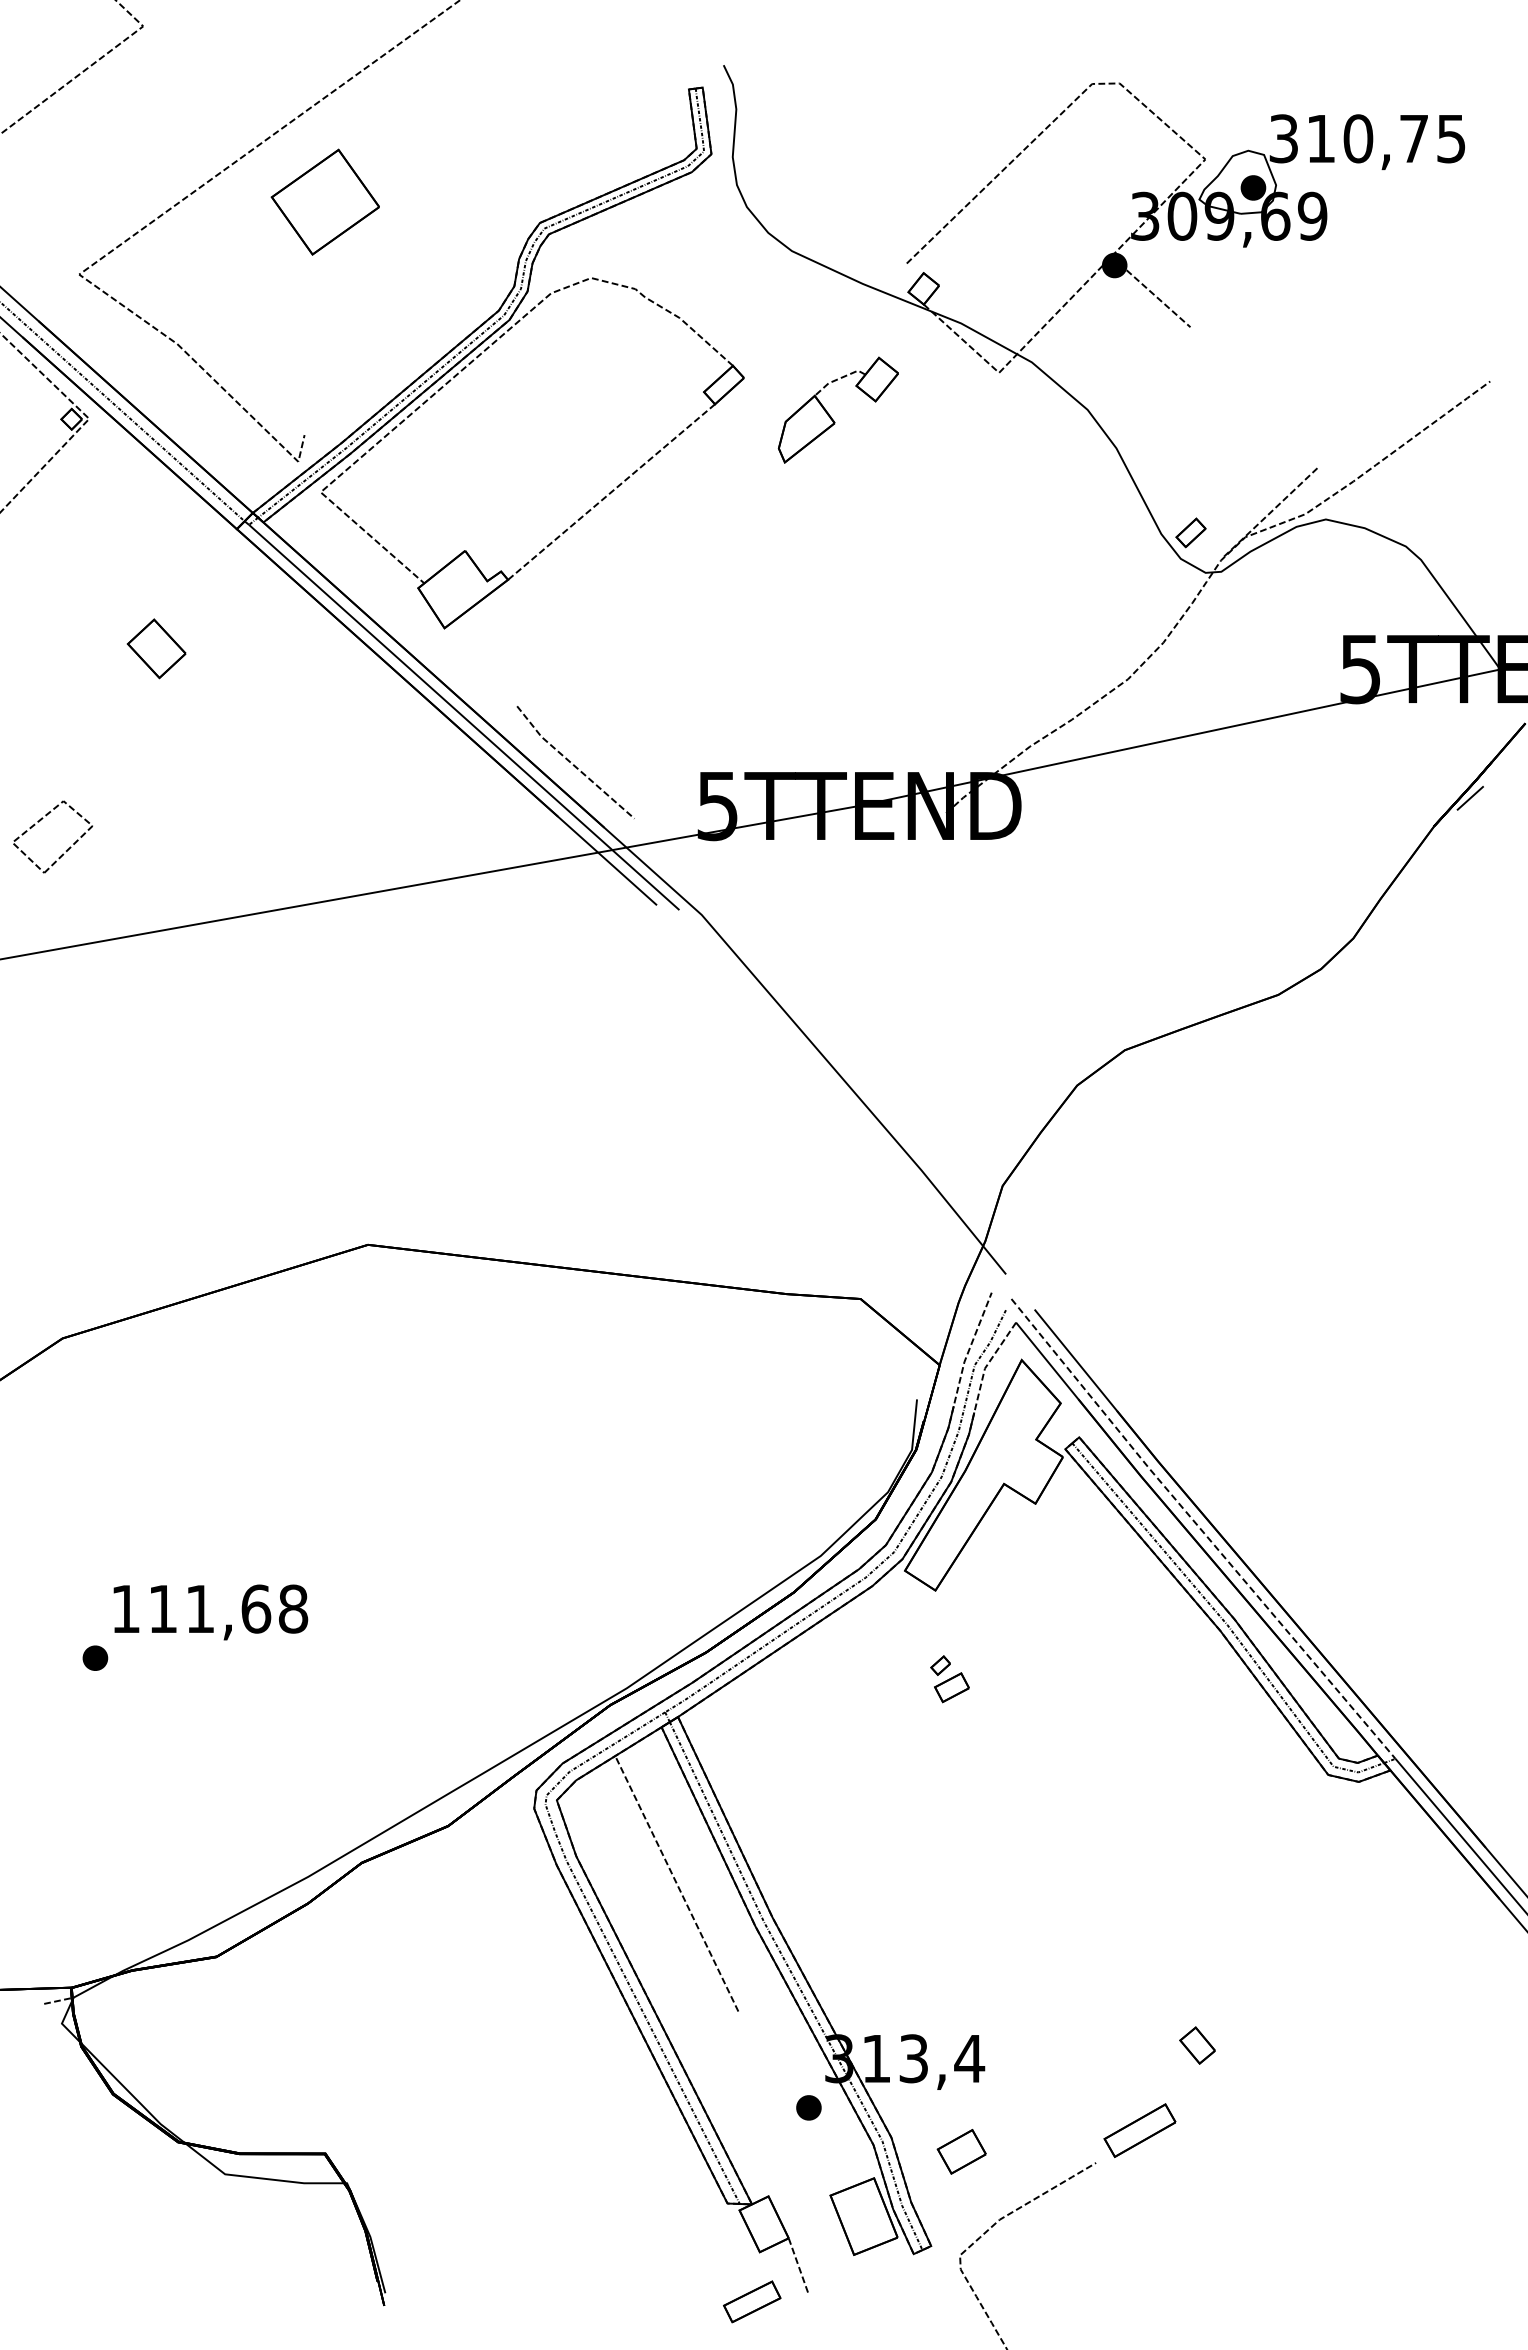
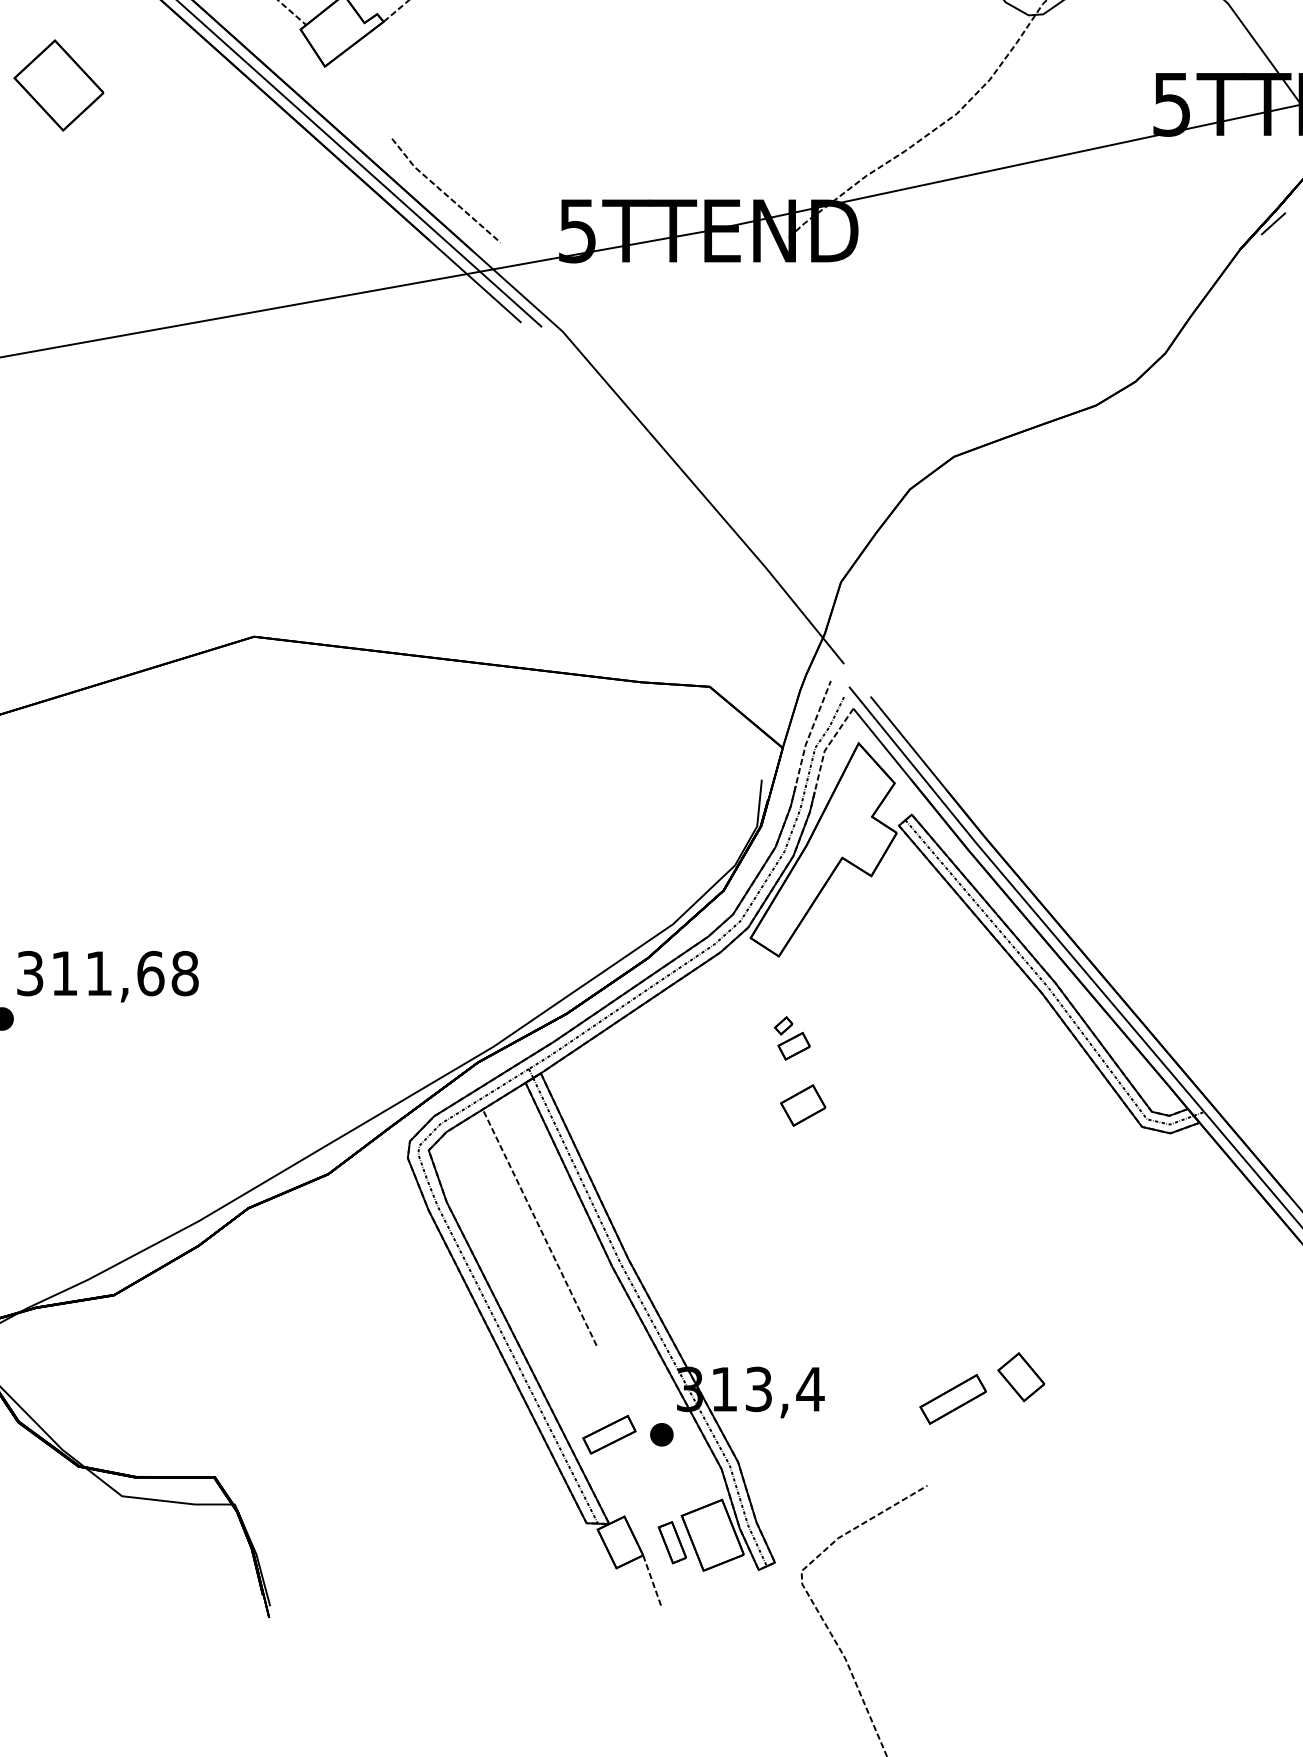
part: (156, 648) -> (58, 85), size x1.67
line: (1201, 1530) -> (1024, 900), dashed -> solid
text: (125, 1608) -> (29, 973), 111,68 -> 311,68
part: (1197, 2045) -> (1021, 1377), size x1.43
part: (1139, 2130) -> (952, 1399), moved
part: (961, 2151) -> (802, 1105), moved
part: (819, 2224) -> (671, 1542), added
part: (752, 2301) -> (609, 1434), moved

